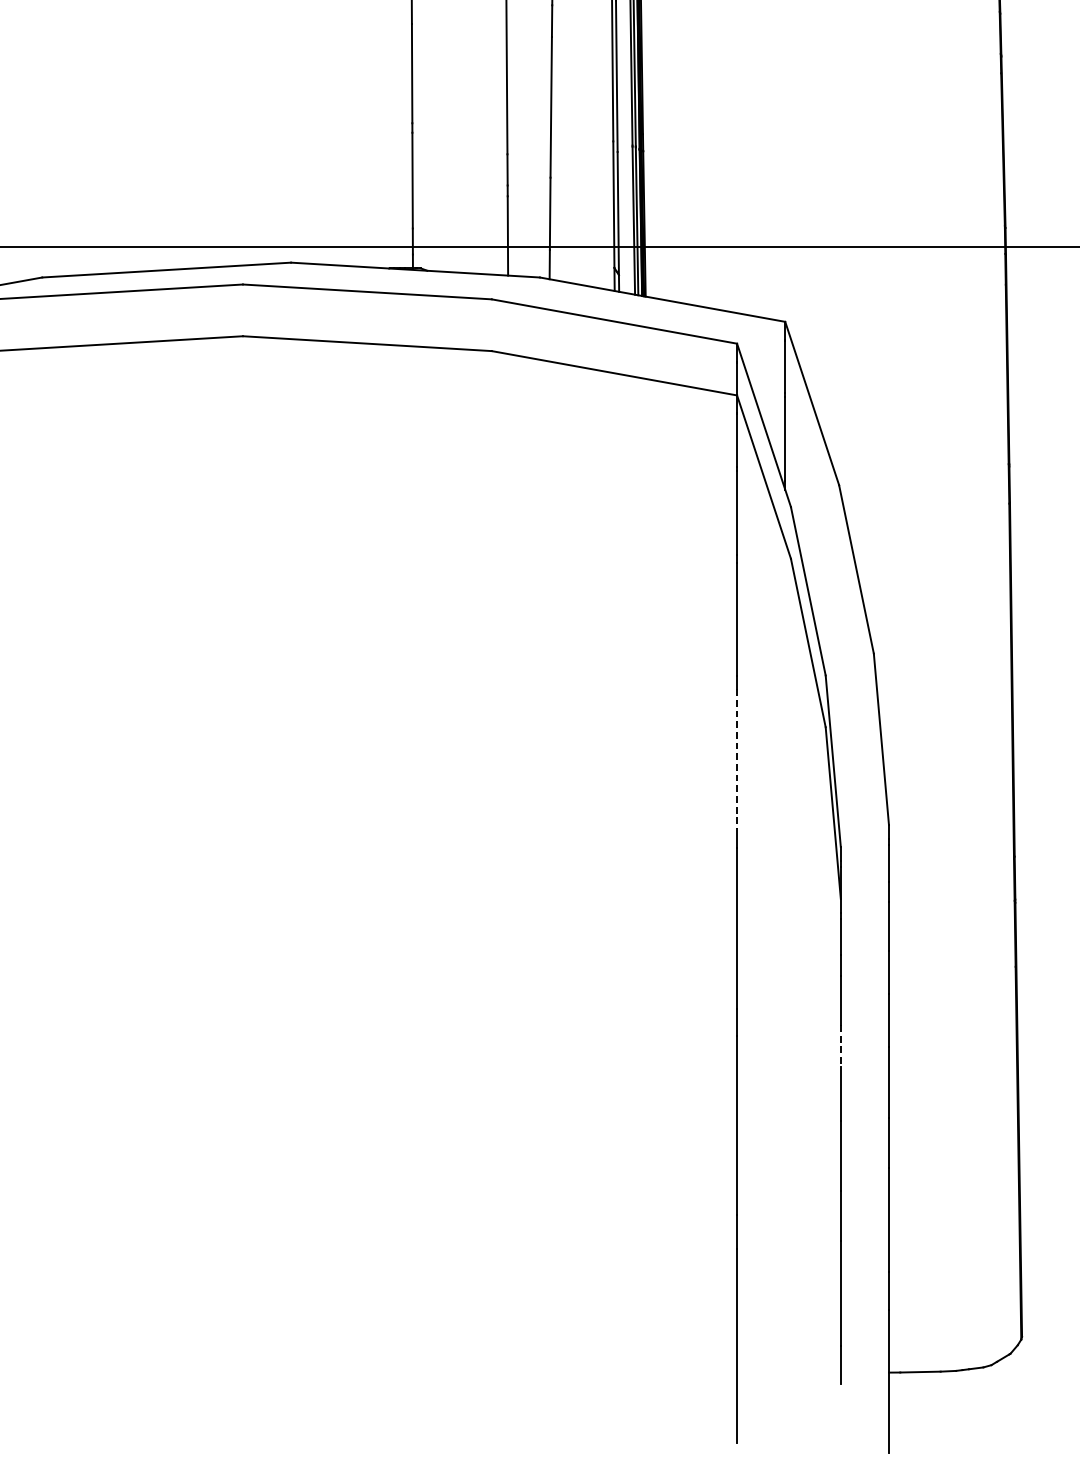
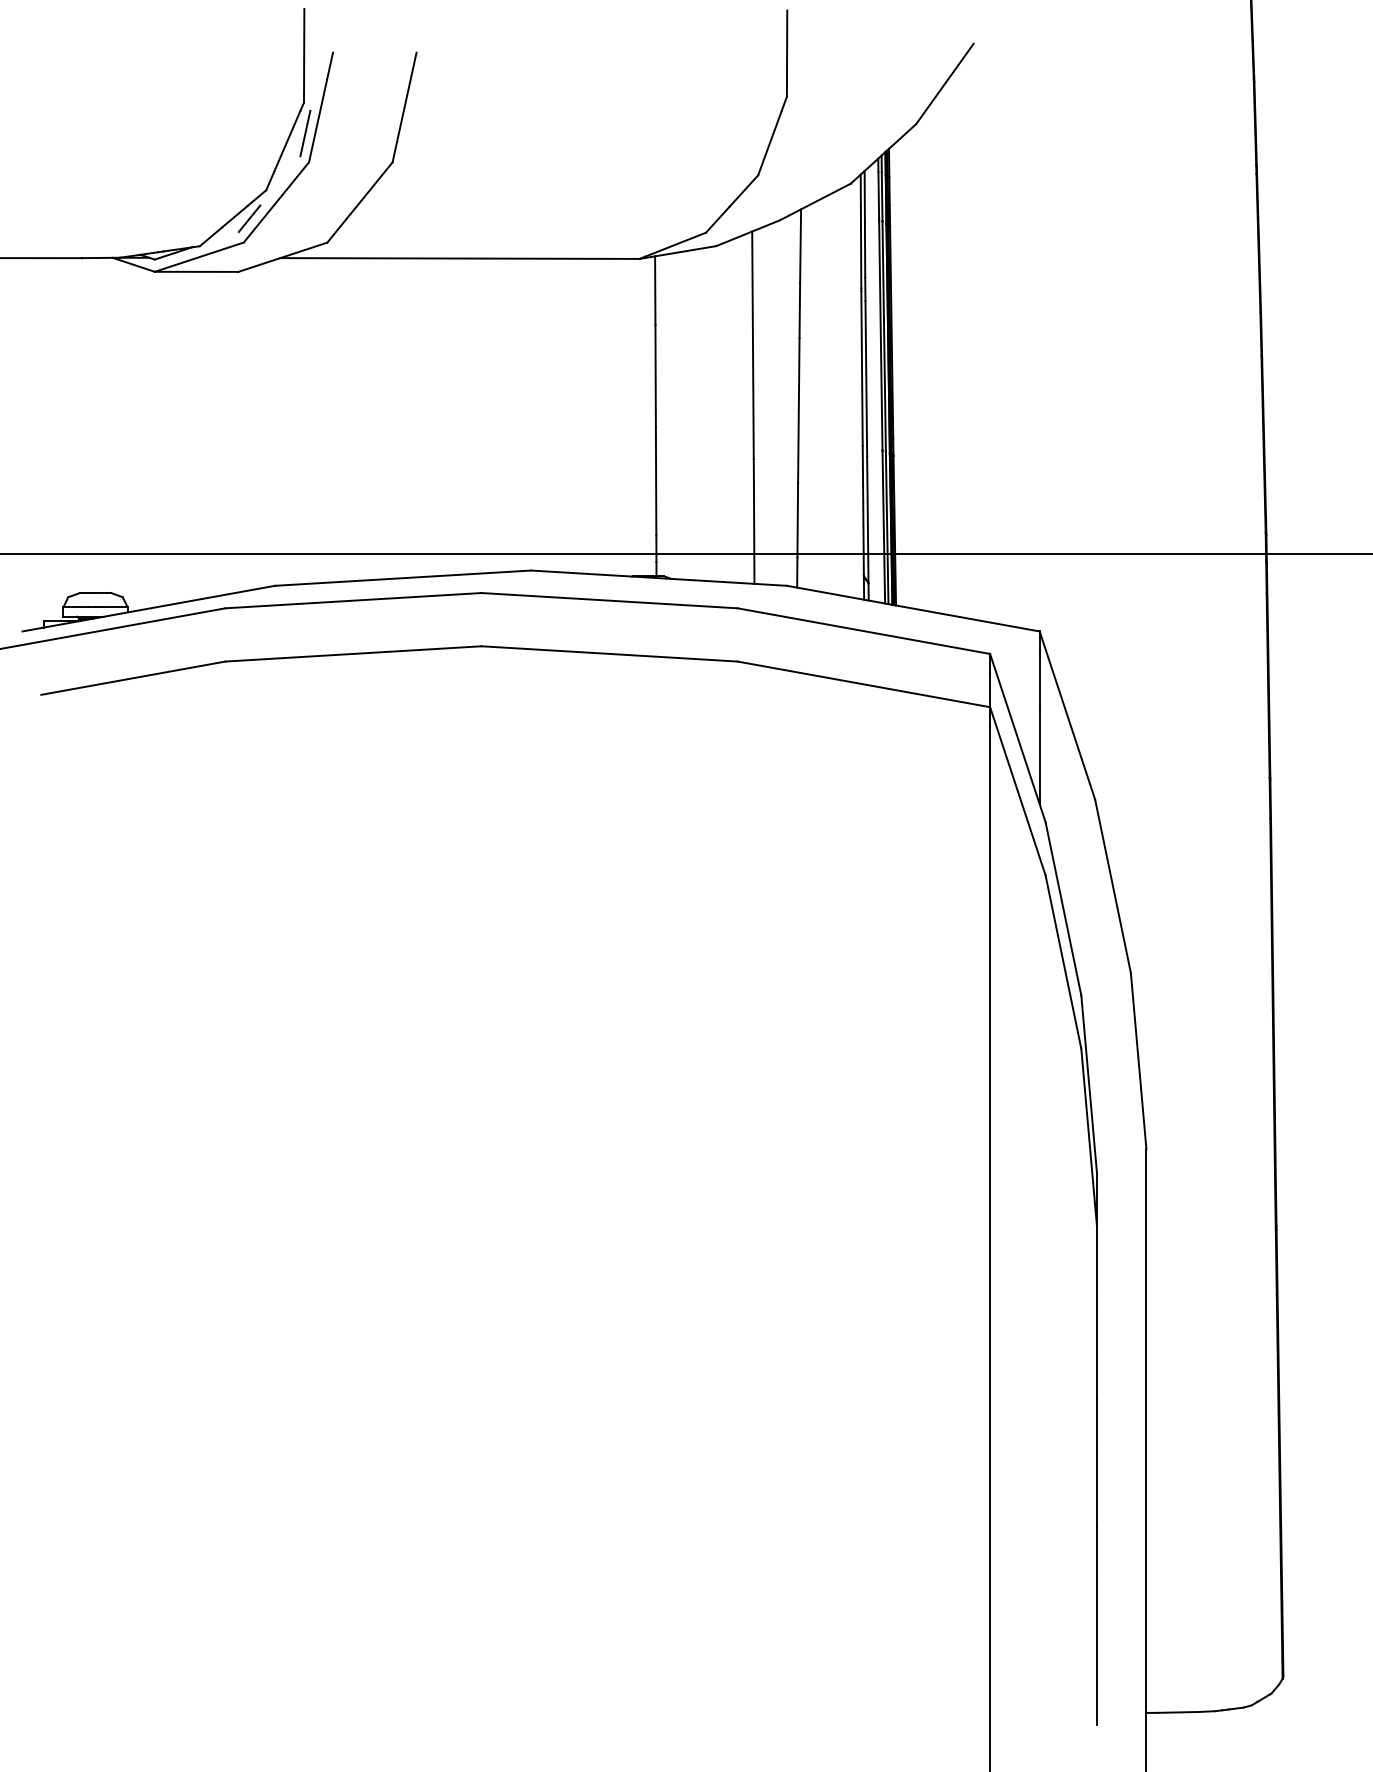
line: (737, 759) -> (990, 1081), dashed -> solid
line: (840, 1045) -> (1096, 1376), dashed -> solid

